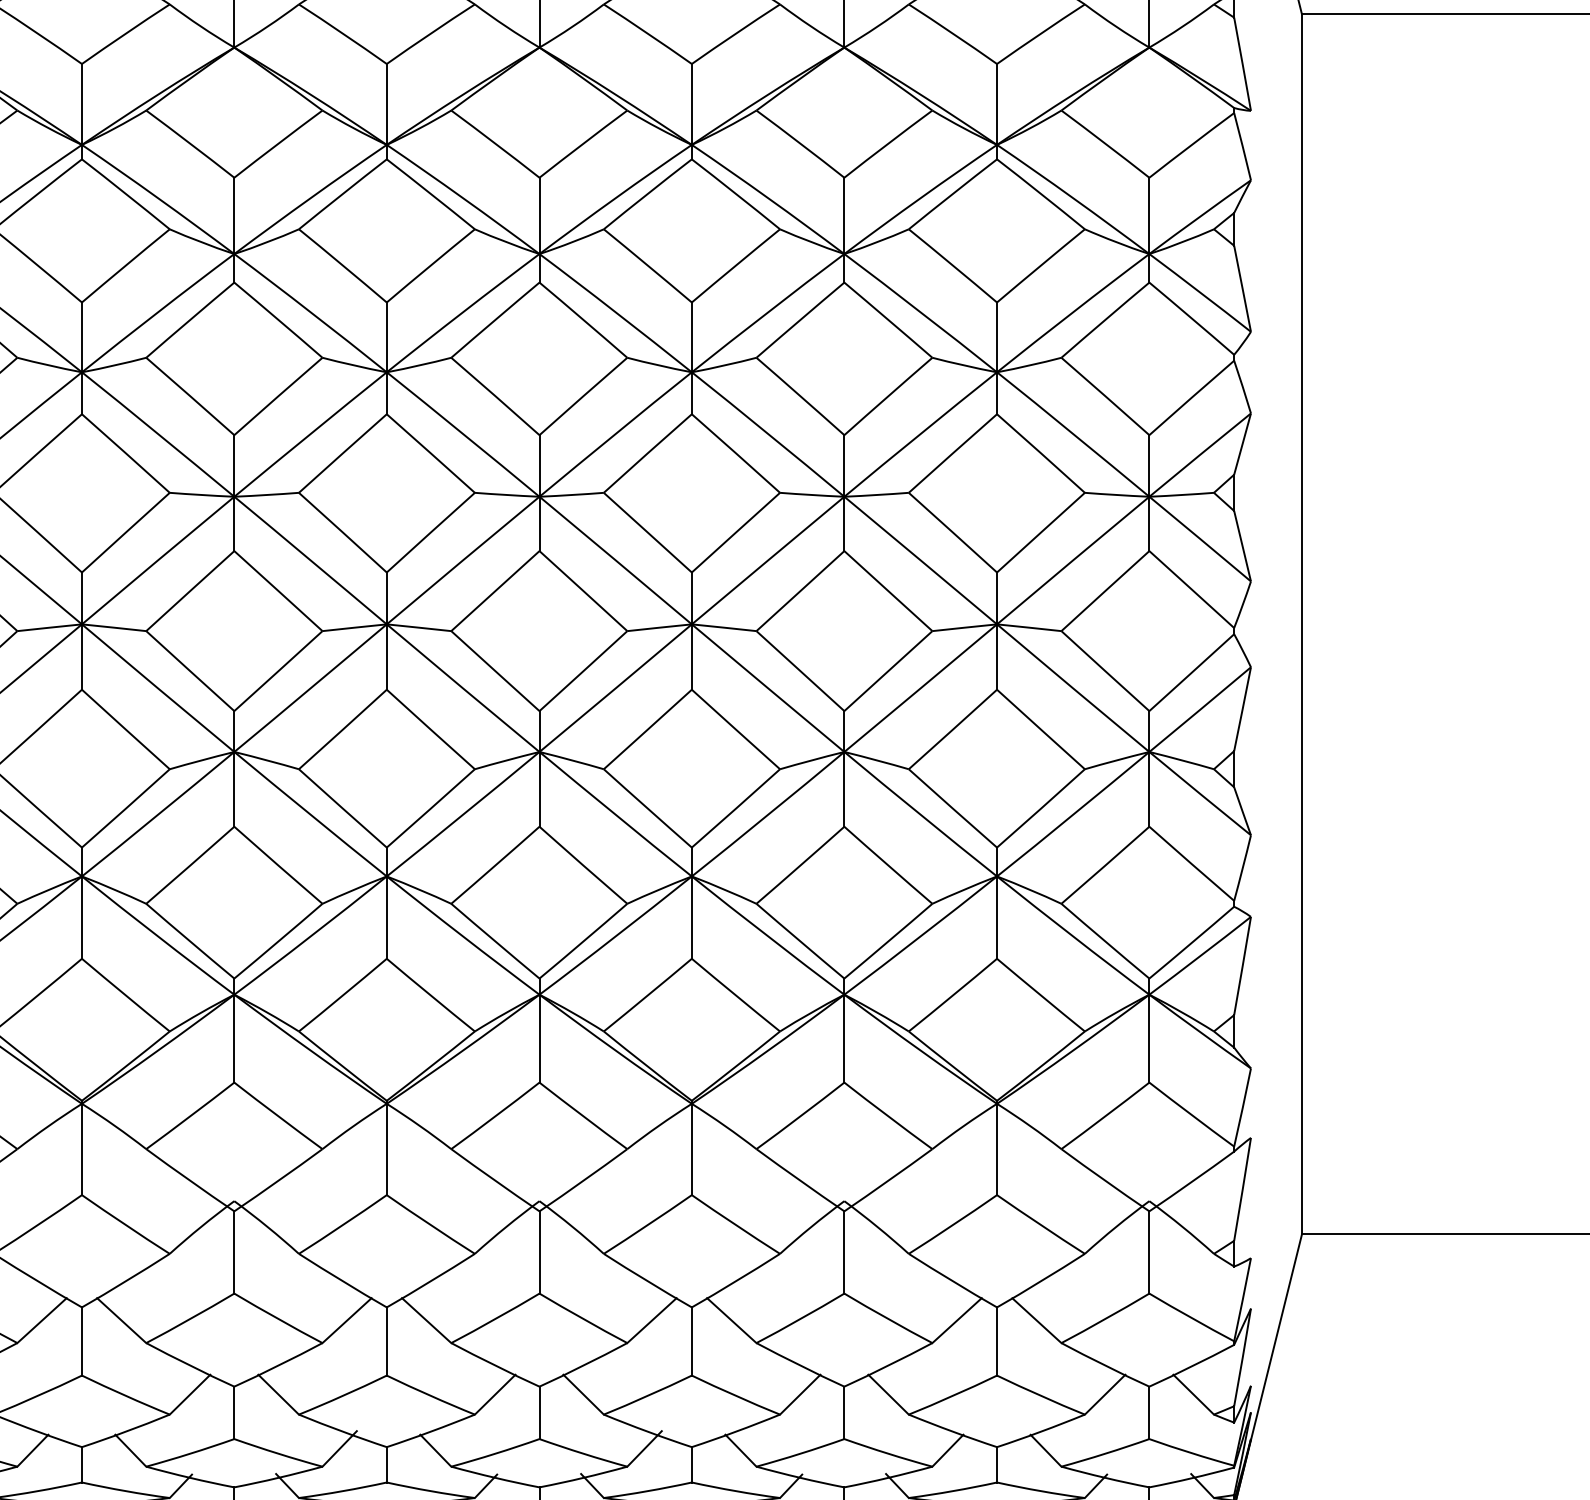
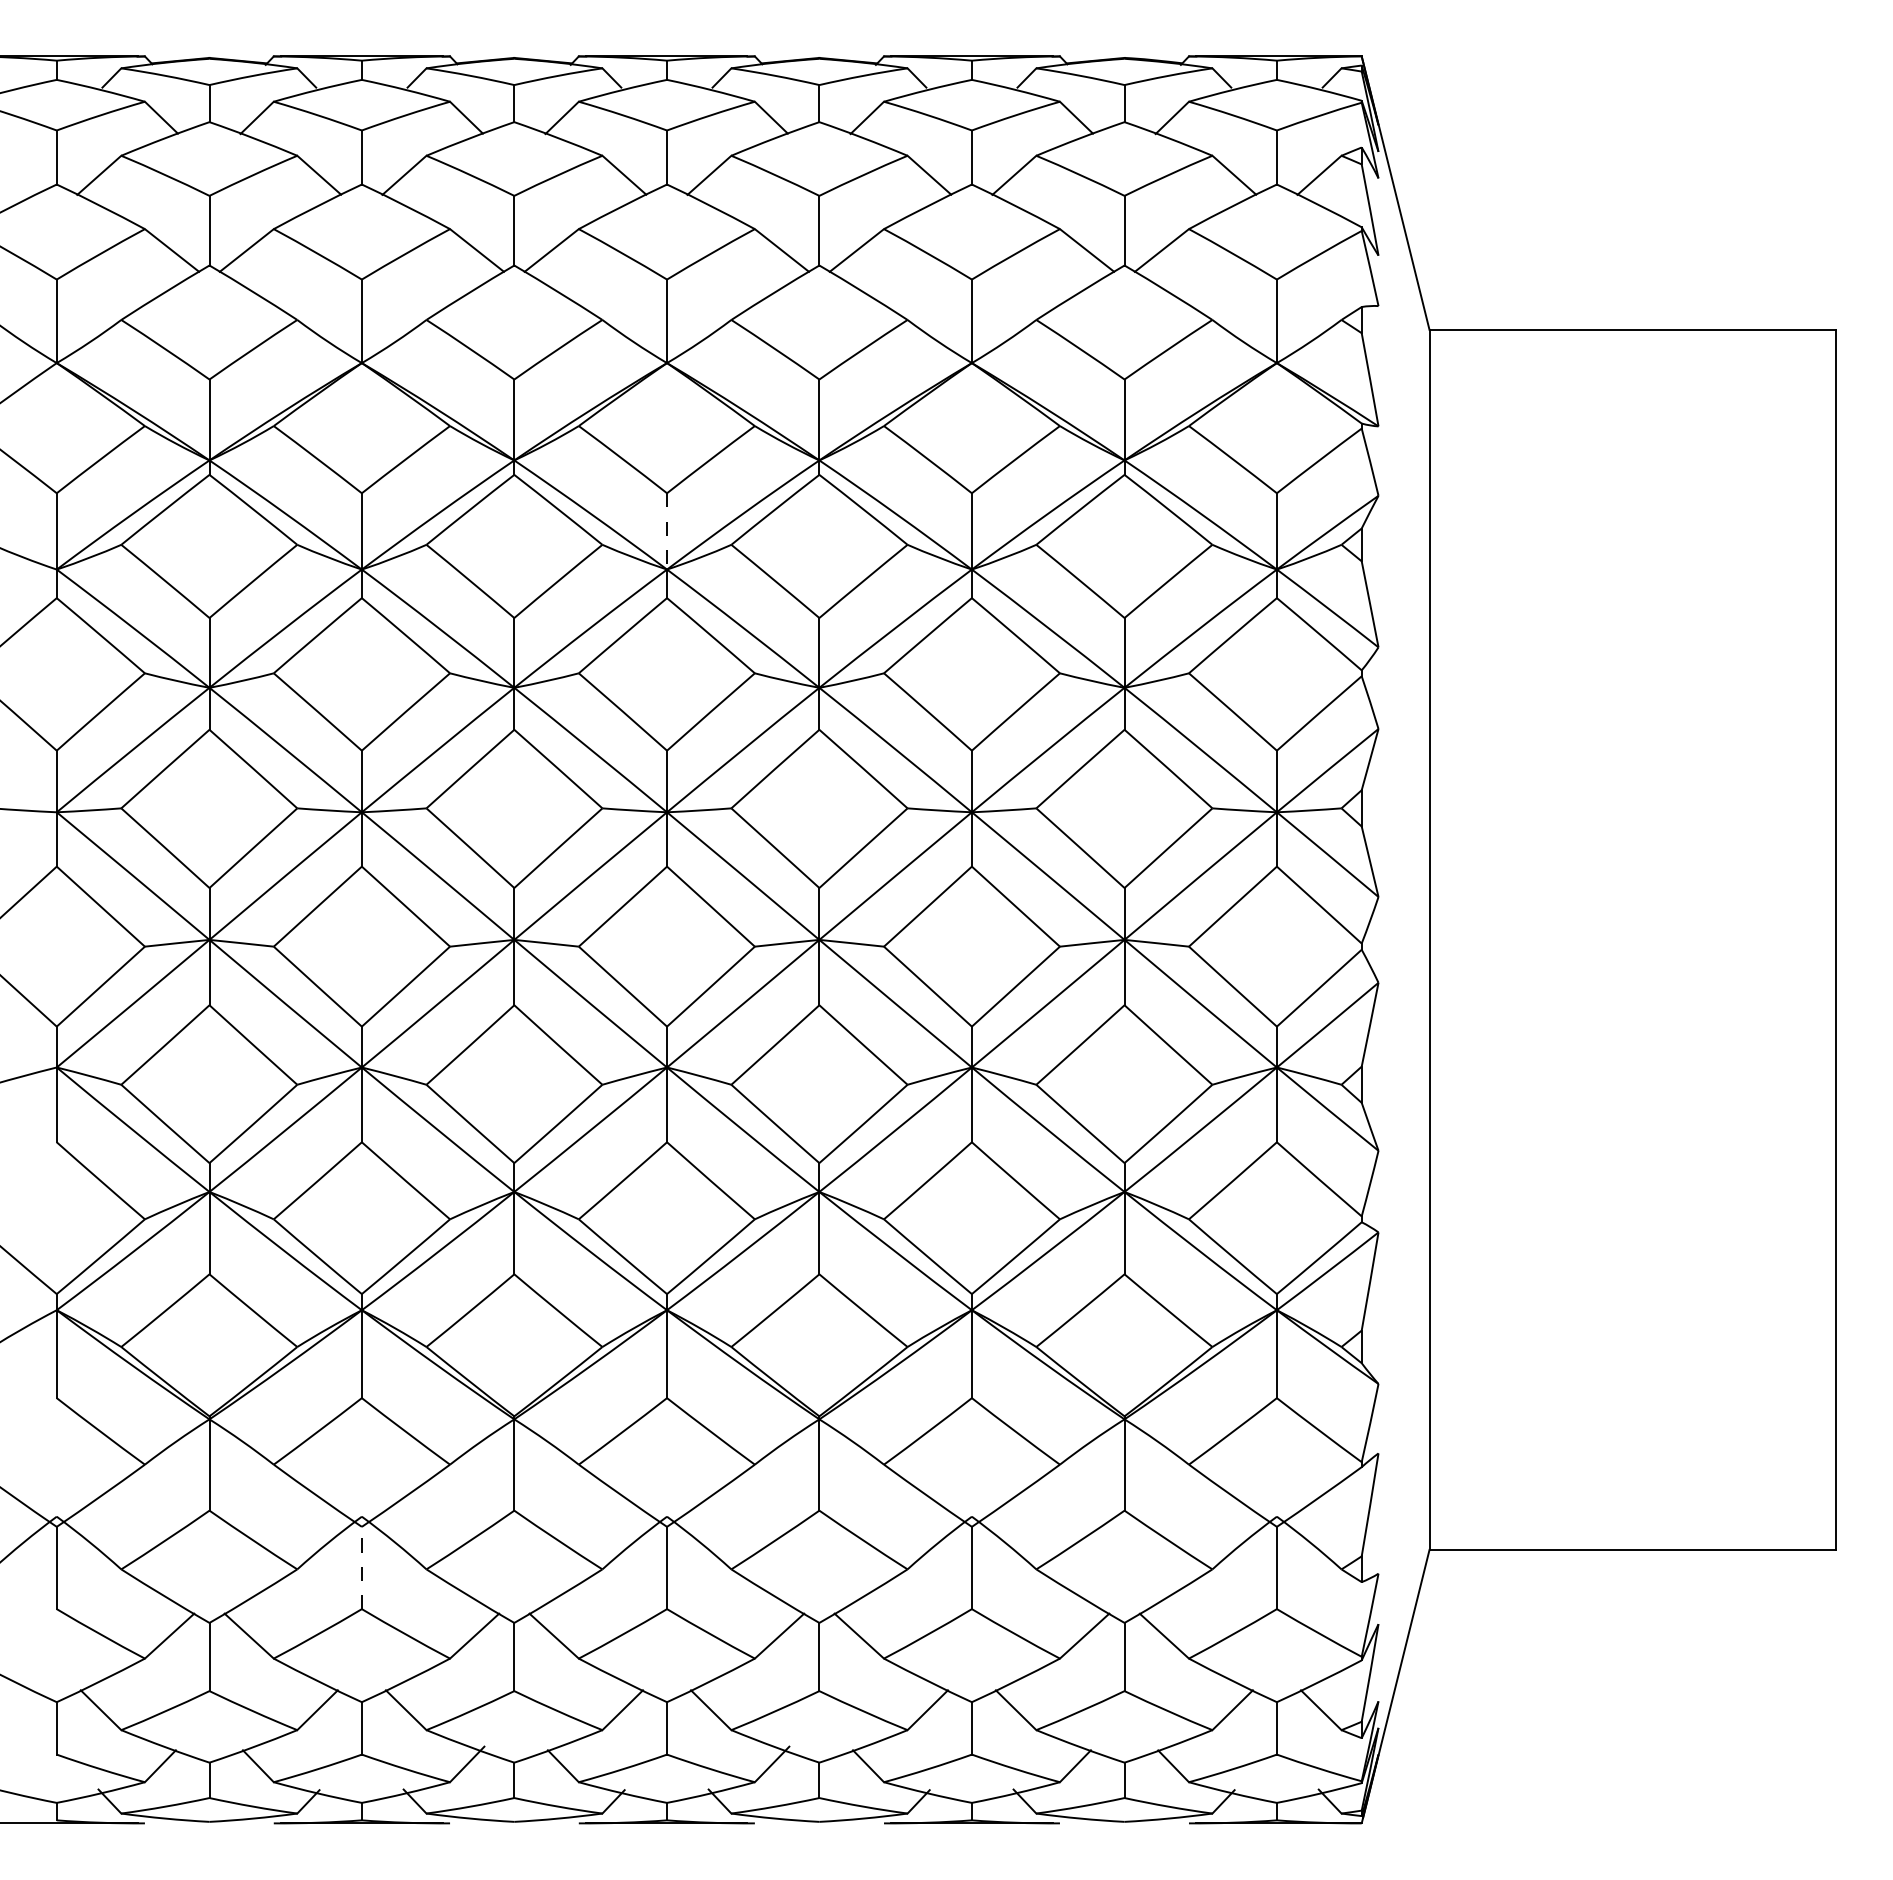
line: (539, 215) -> (667, 531), solid -> dashed
line: (233, 1251) -> (361, 1567), solid -> dashed

